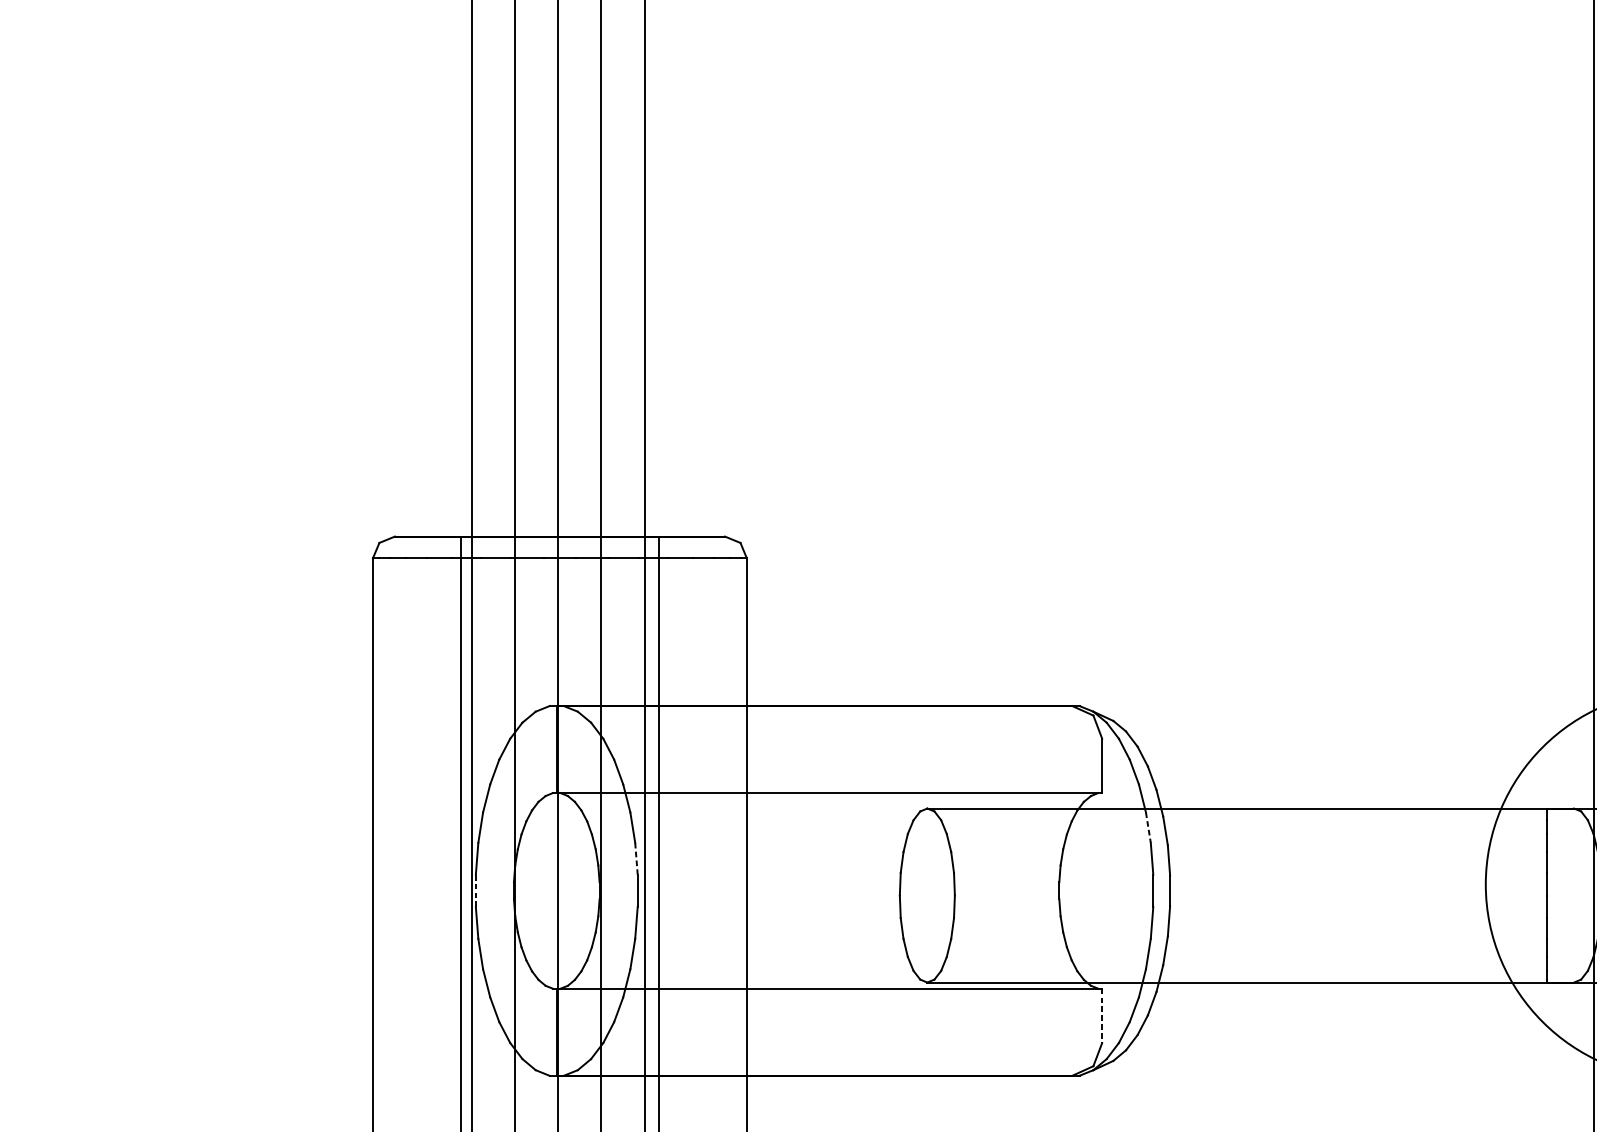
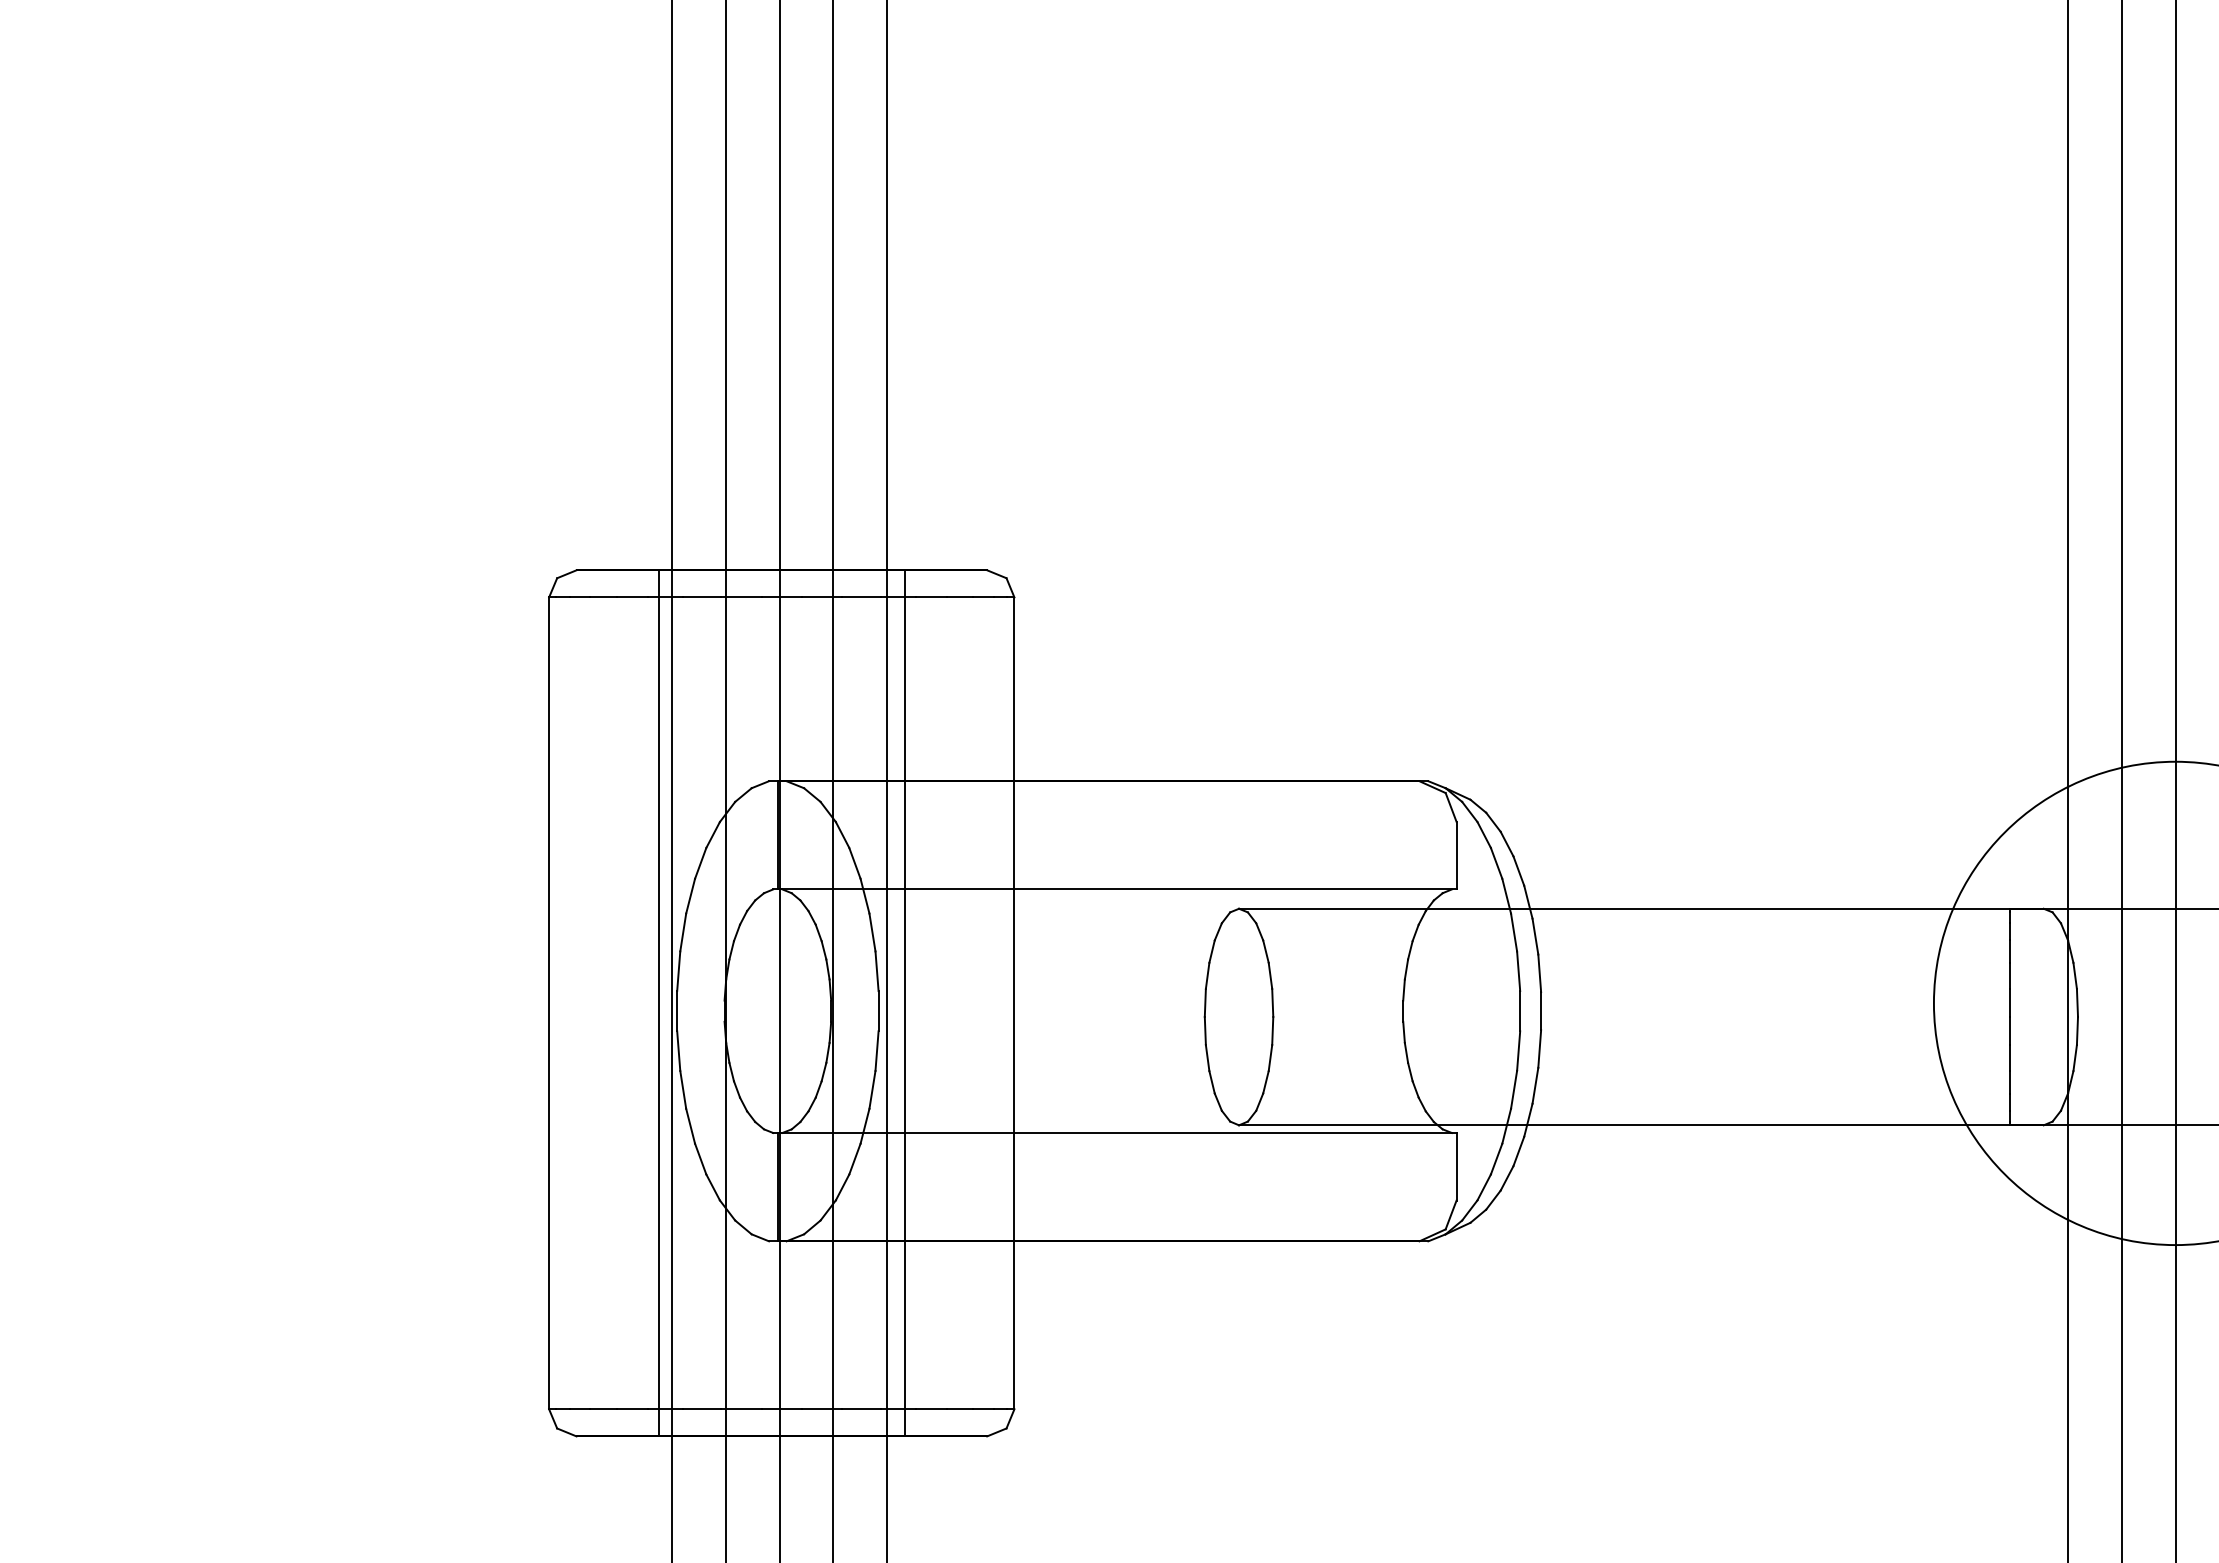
line: (1148, 828) -> (1514, 933), dashed -> solid
line: (636, 858) -> (877, 971), dashed -> solid
line: (476, 890) -> (677, 1010), dashed -> solid
line: (1102, 1015) -> (1456, 1166), dashed -> solid

